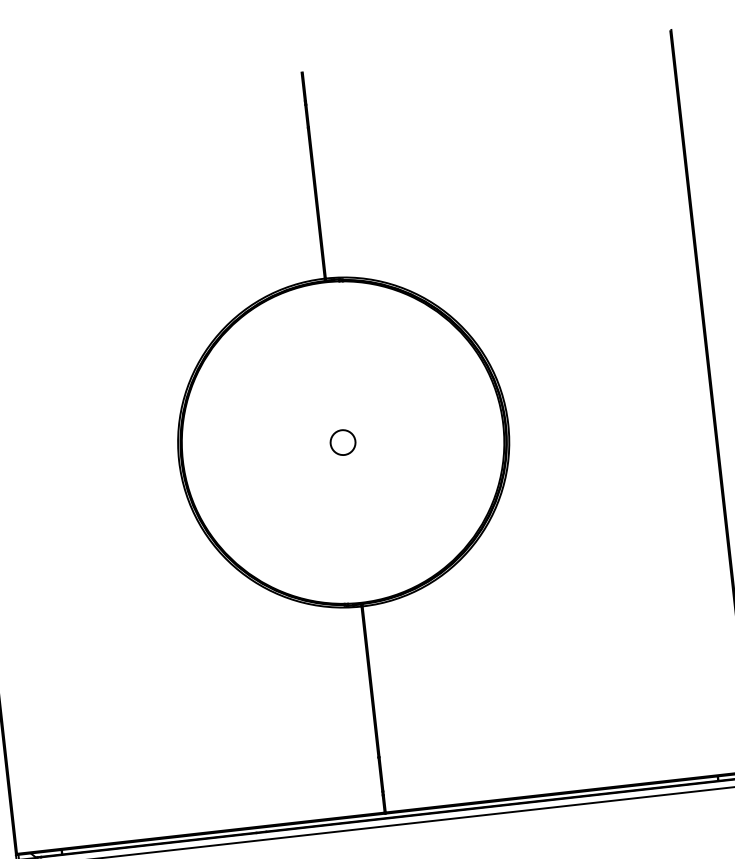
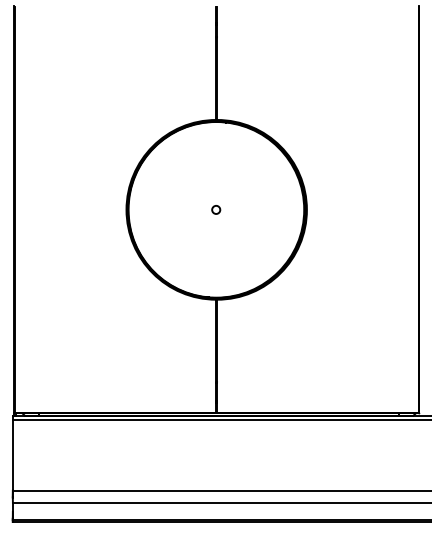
circle: (341, 442) -> (215, 209), size x0.6

